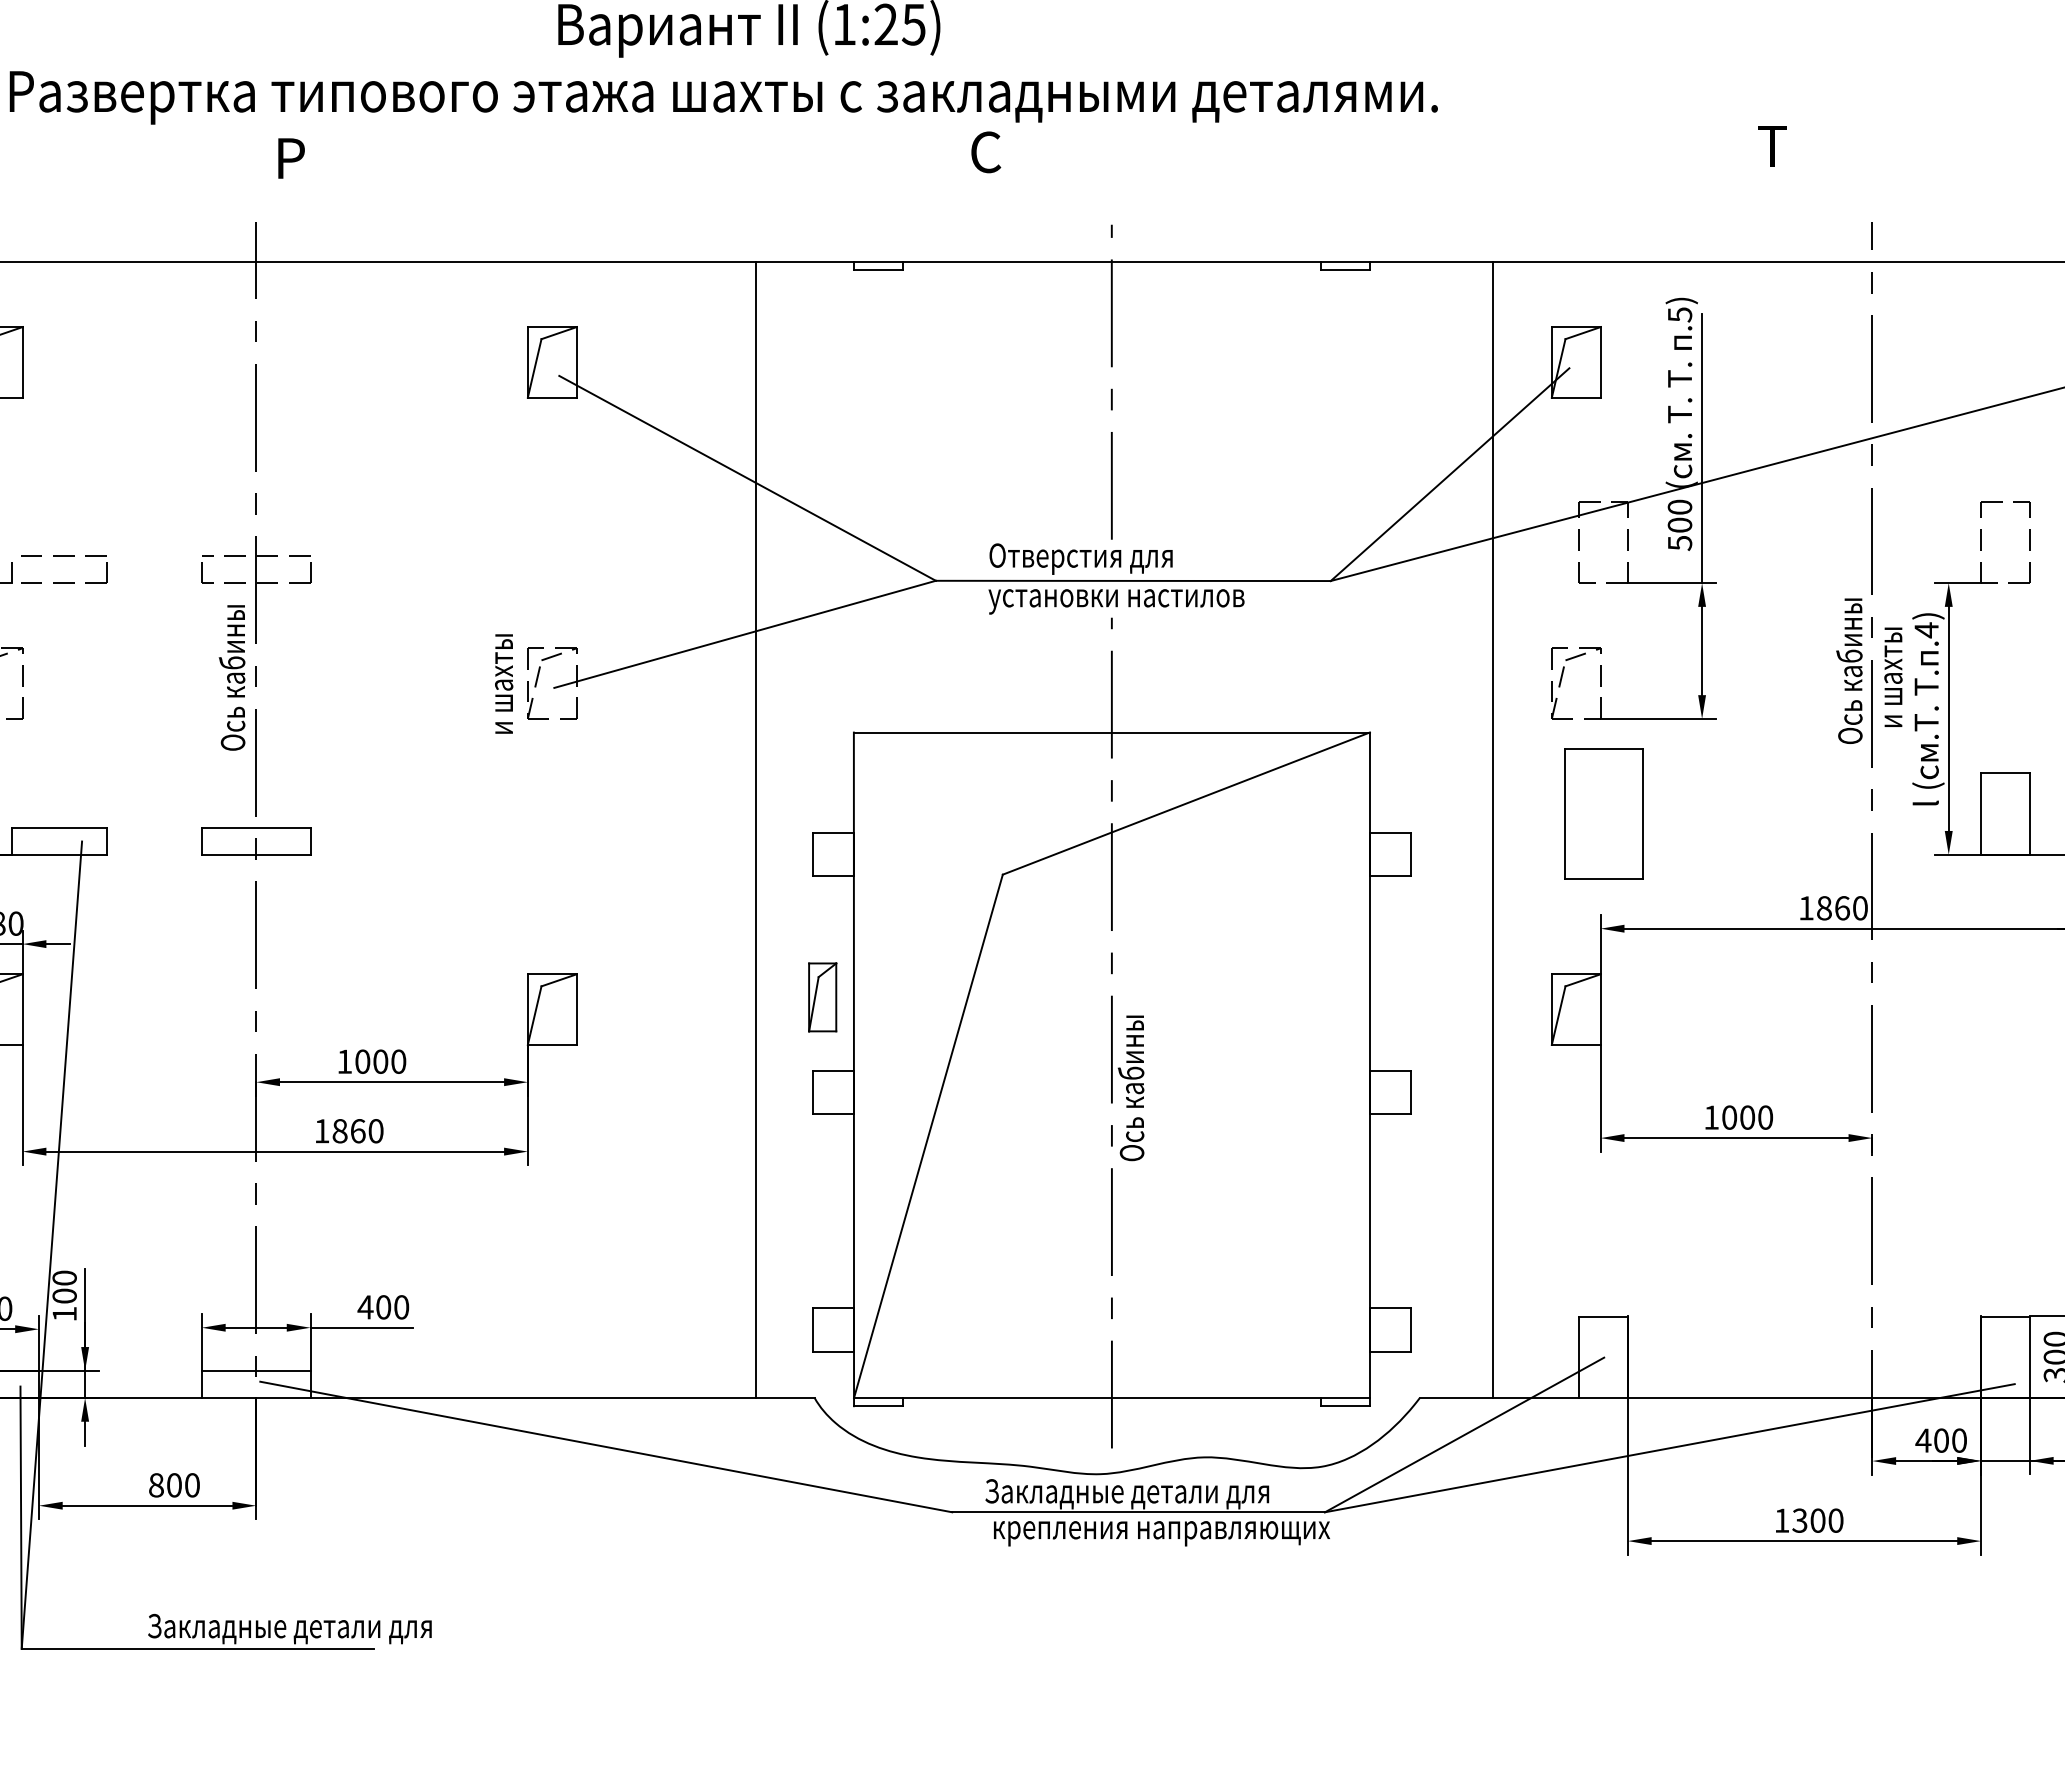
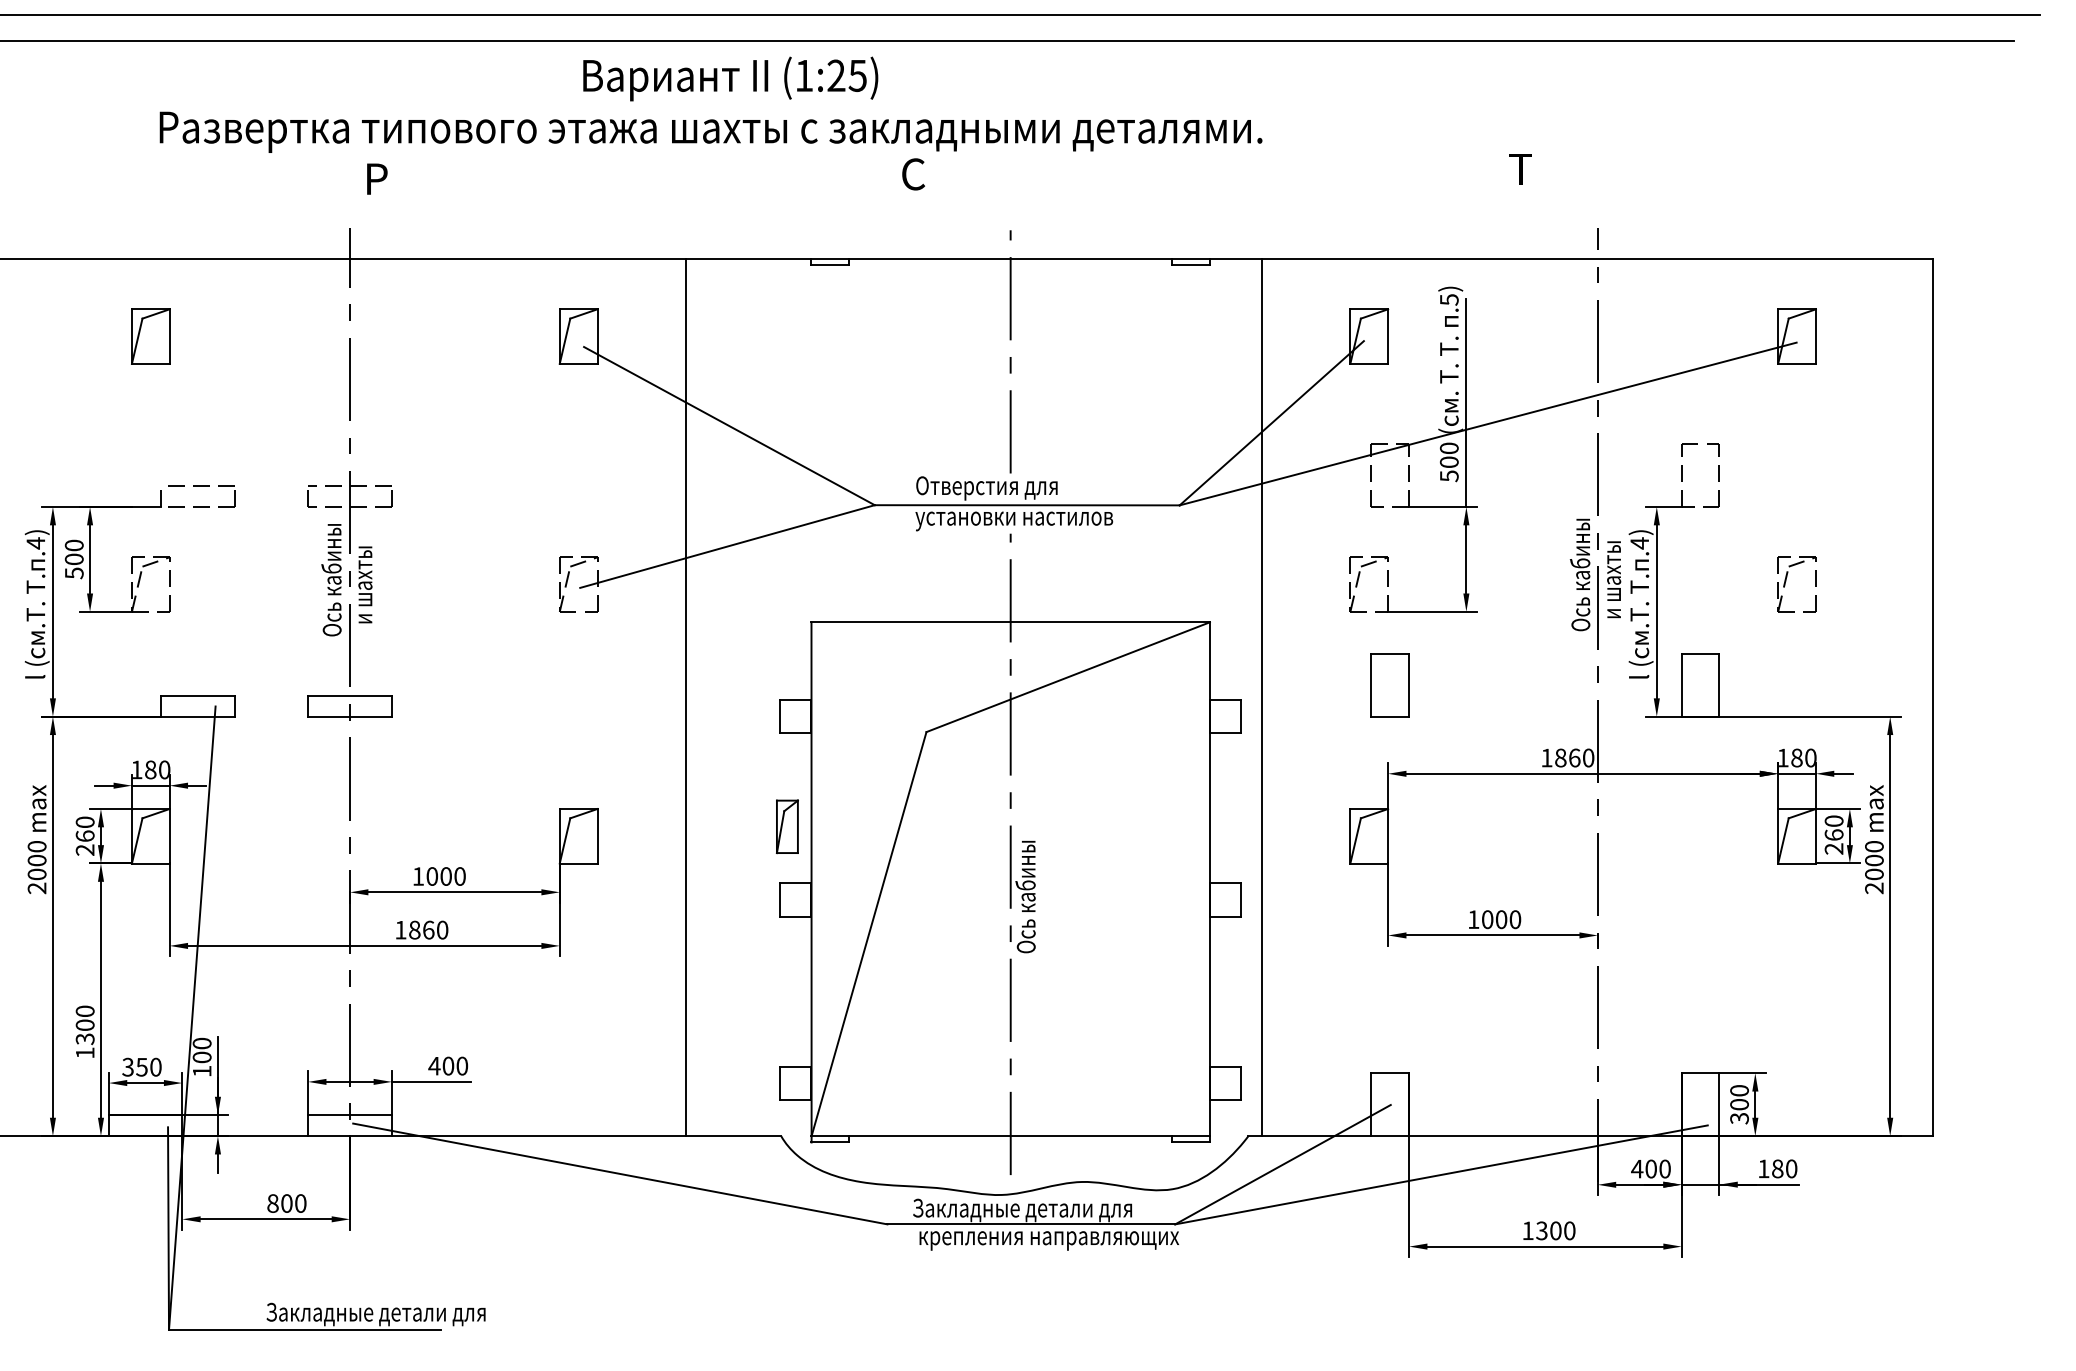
text: (504, 683) -> (365, 584), moved
part: (1602, 814) -> (1389, 685), size x0.62
line: (755, 829) -> (685, 697), moved
line: (1493, 829) -> (1262, 697), moved

